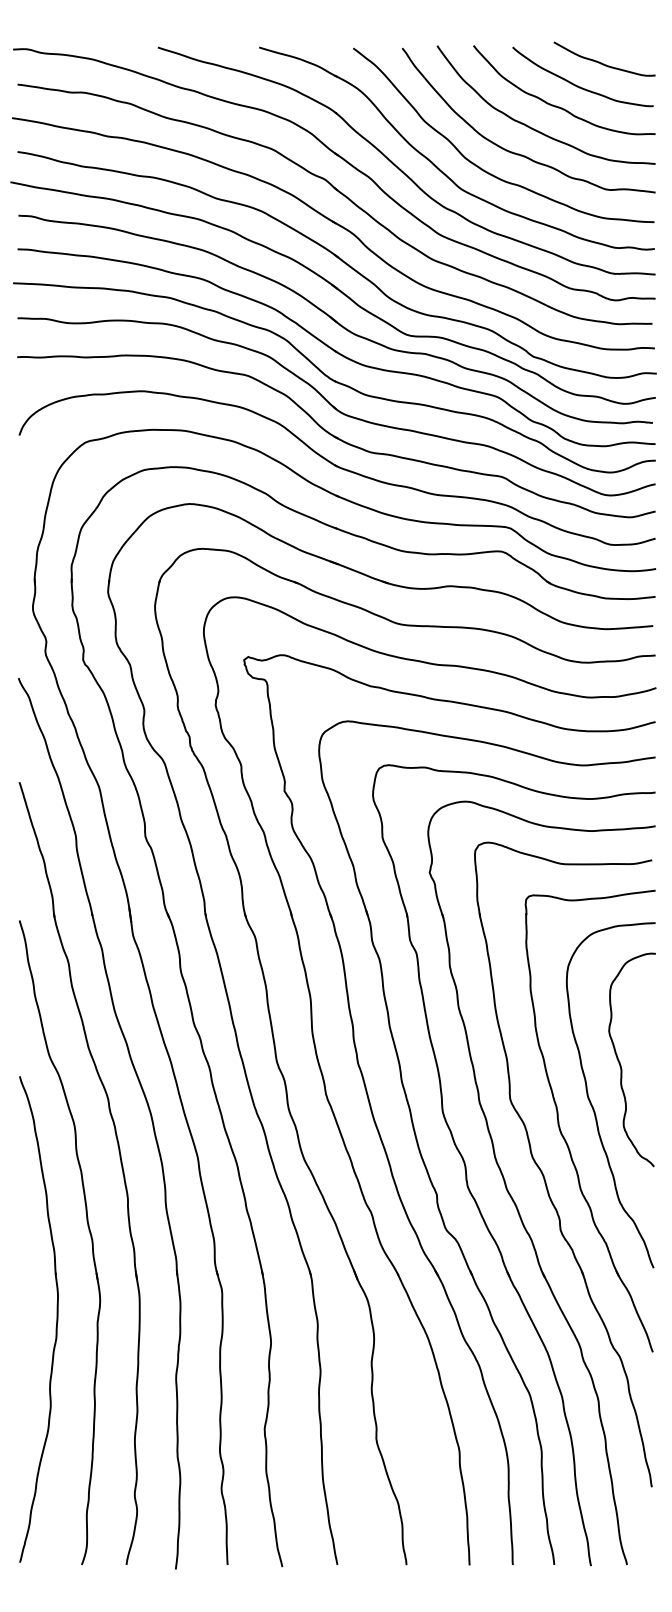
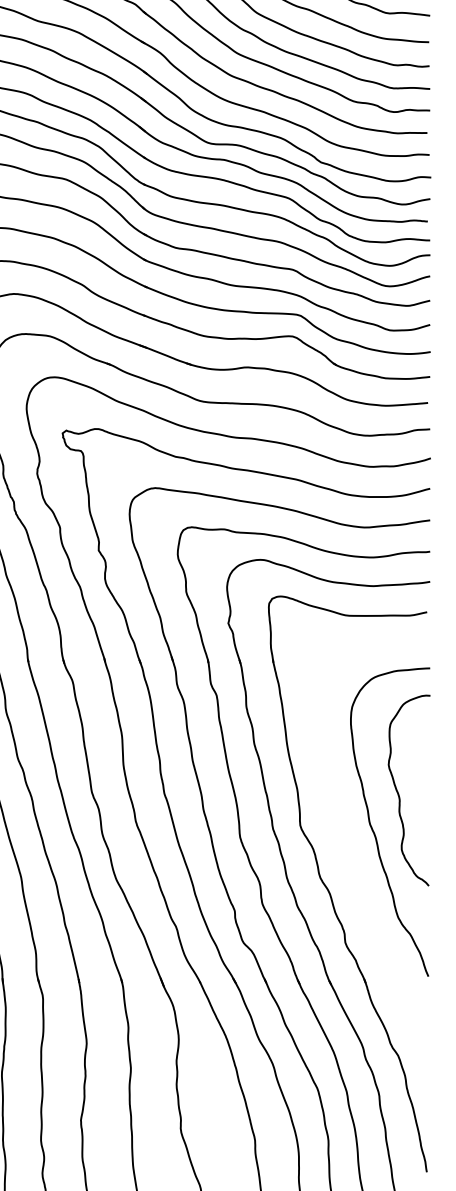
part: (561, 1130) -> (346, 853), removed

